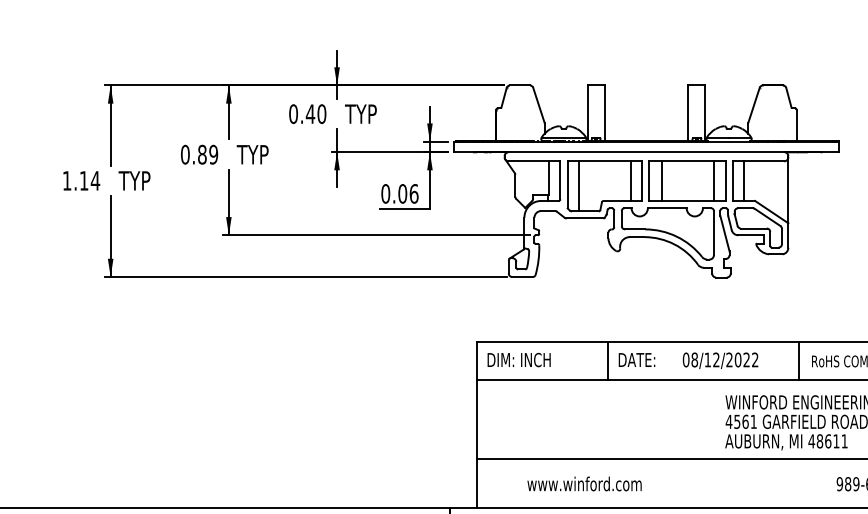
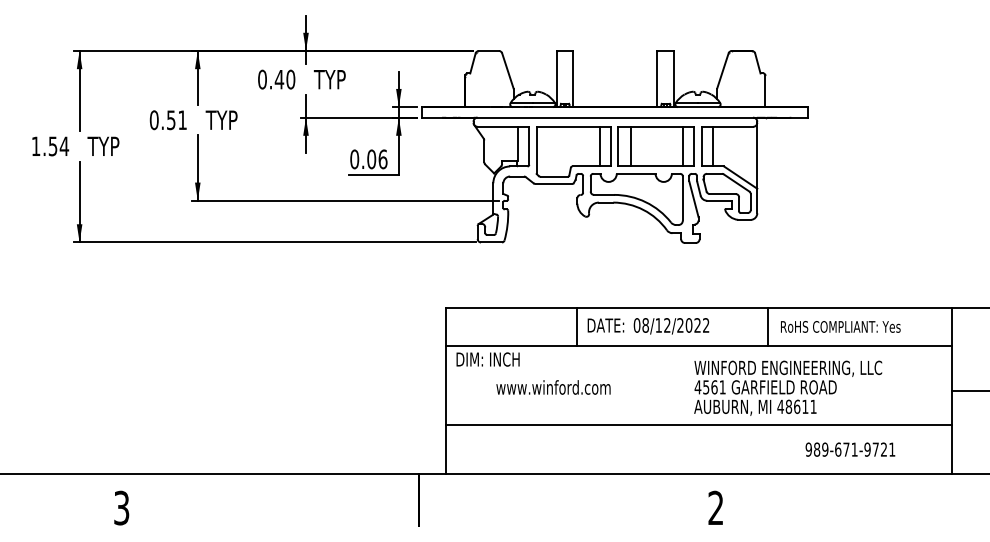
text: (207, 155) -> (176, 120), 0.89 -> 0.51
text: (83, 181) -> (52, 146), 1.14 -> 1.54
line: (579, 186) -> (548, 151), removed
text: (518, 360) -> (487, 359), moved
text: (720, 361) -> (671, 326), moved
text: (584, 484) -> (553, 387), moved

